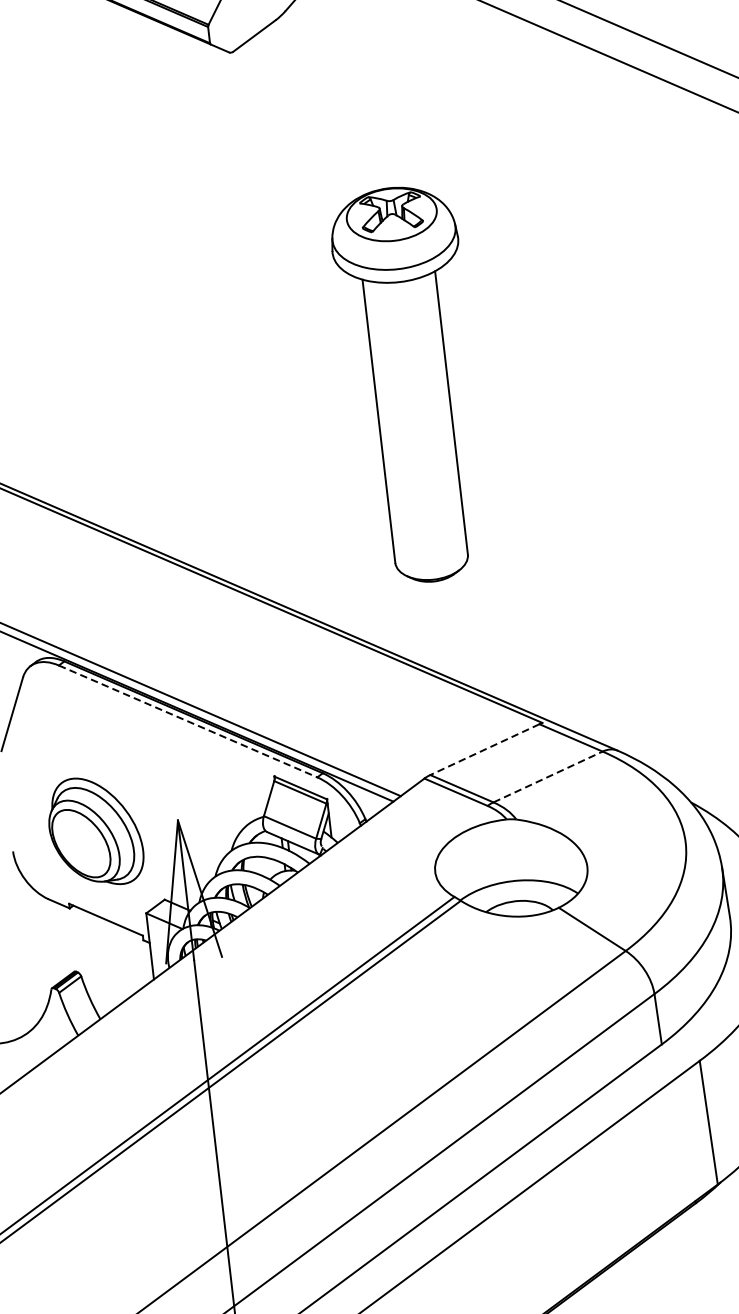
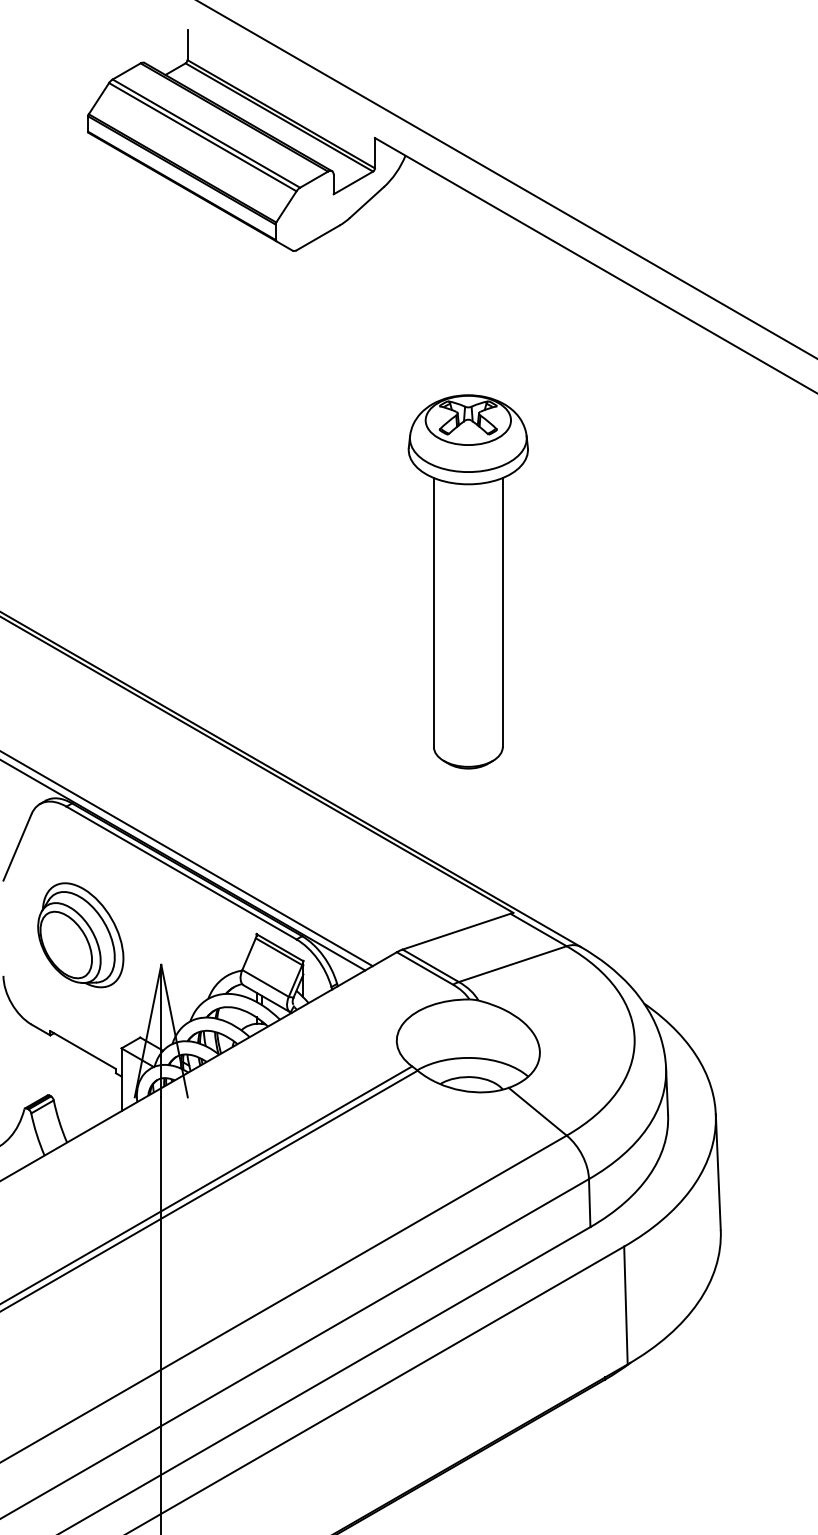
part: (410, 384) -> (467, 581), moved
line: (188, 721) -> (181, 873), dashed -> solid
line: (484, 749) -> (456, 931), dashed -> solid
line: (547, 777) -> (512, 964), dashed -> solid
part: (95, 831) -> (80, 935), moved

